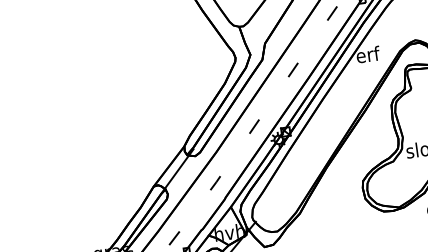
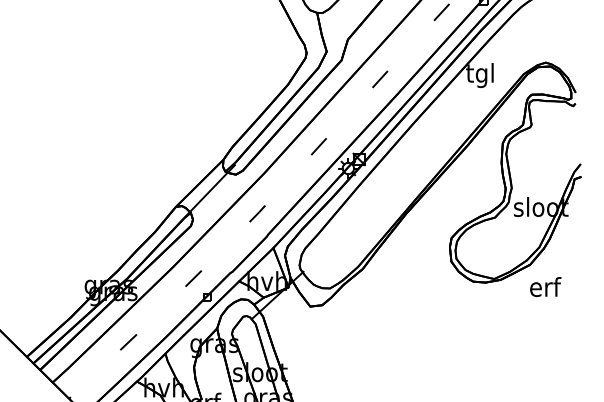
text: (368, 56) -> (481, 75), erf -> tgl

